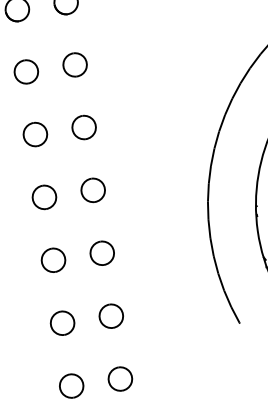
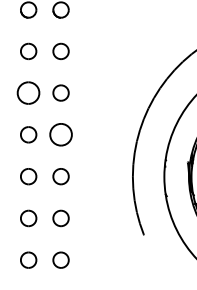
part: (35, 133) -> (28, 92), size x1.4
part: (92, 190) -> (60, 134), size x1.4

